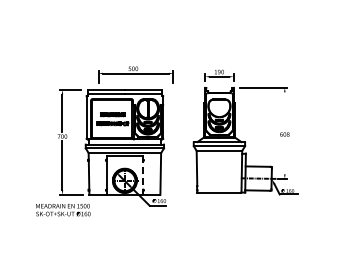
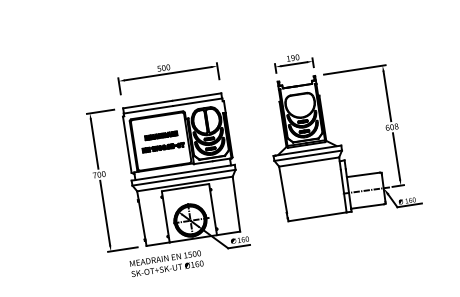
part: (135, 74) -> (167, 75), moved
line: (284, 110) -> (386, 95), added
line: (284, 156) -> (396, 156), added
line: (142, 175) -> (212, 209), dashed -> solid
text: (63, 210) -> (167, 264), moved

